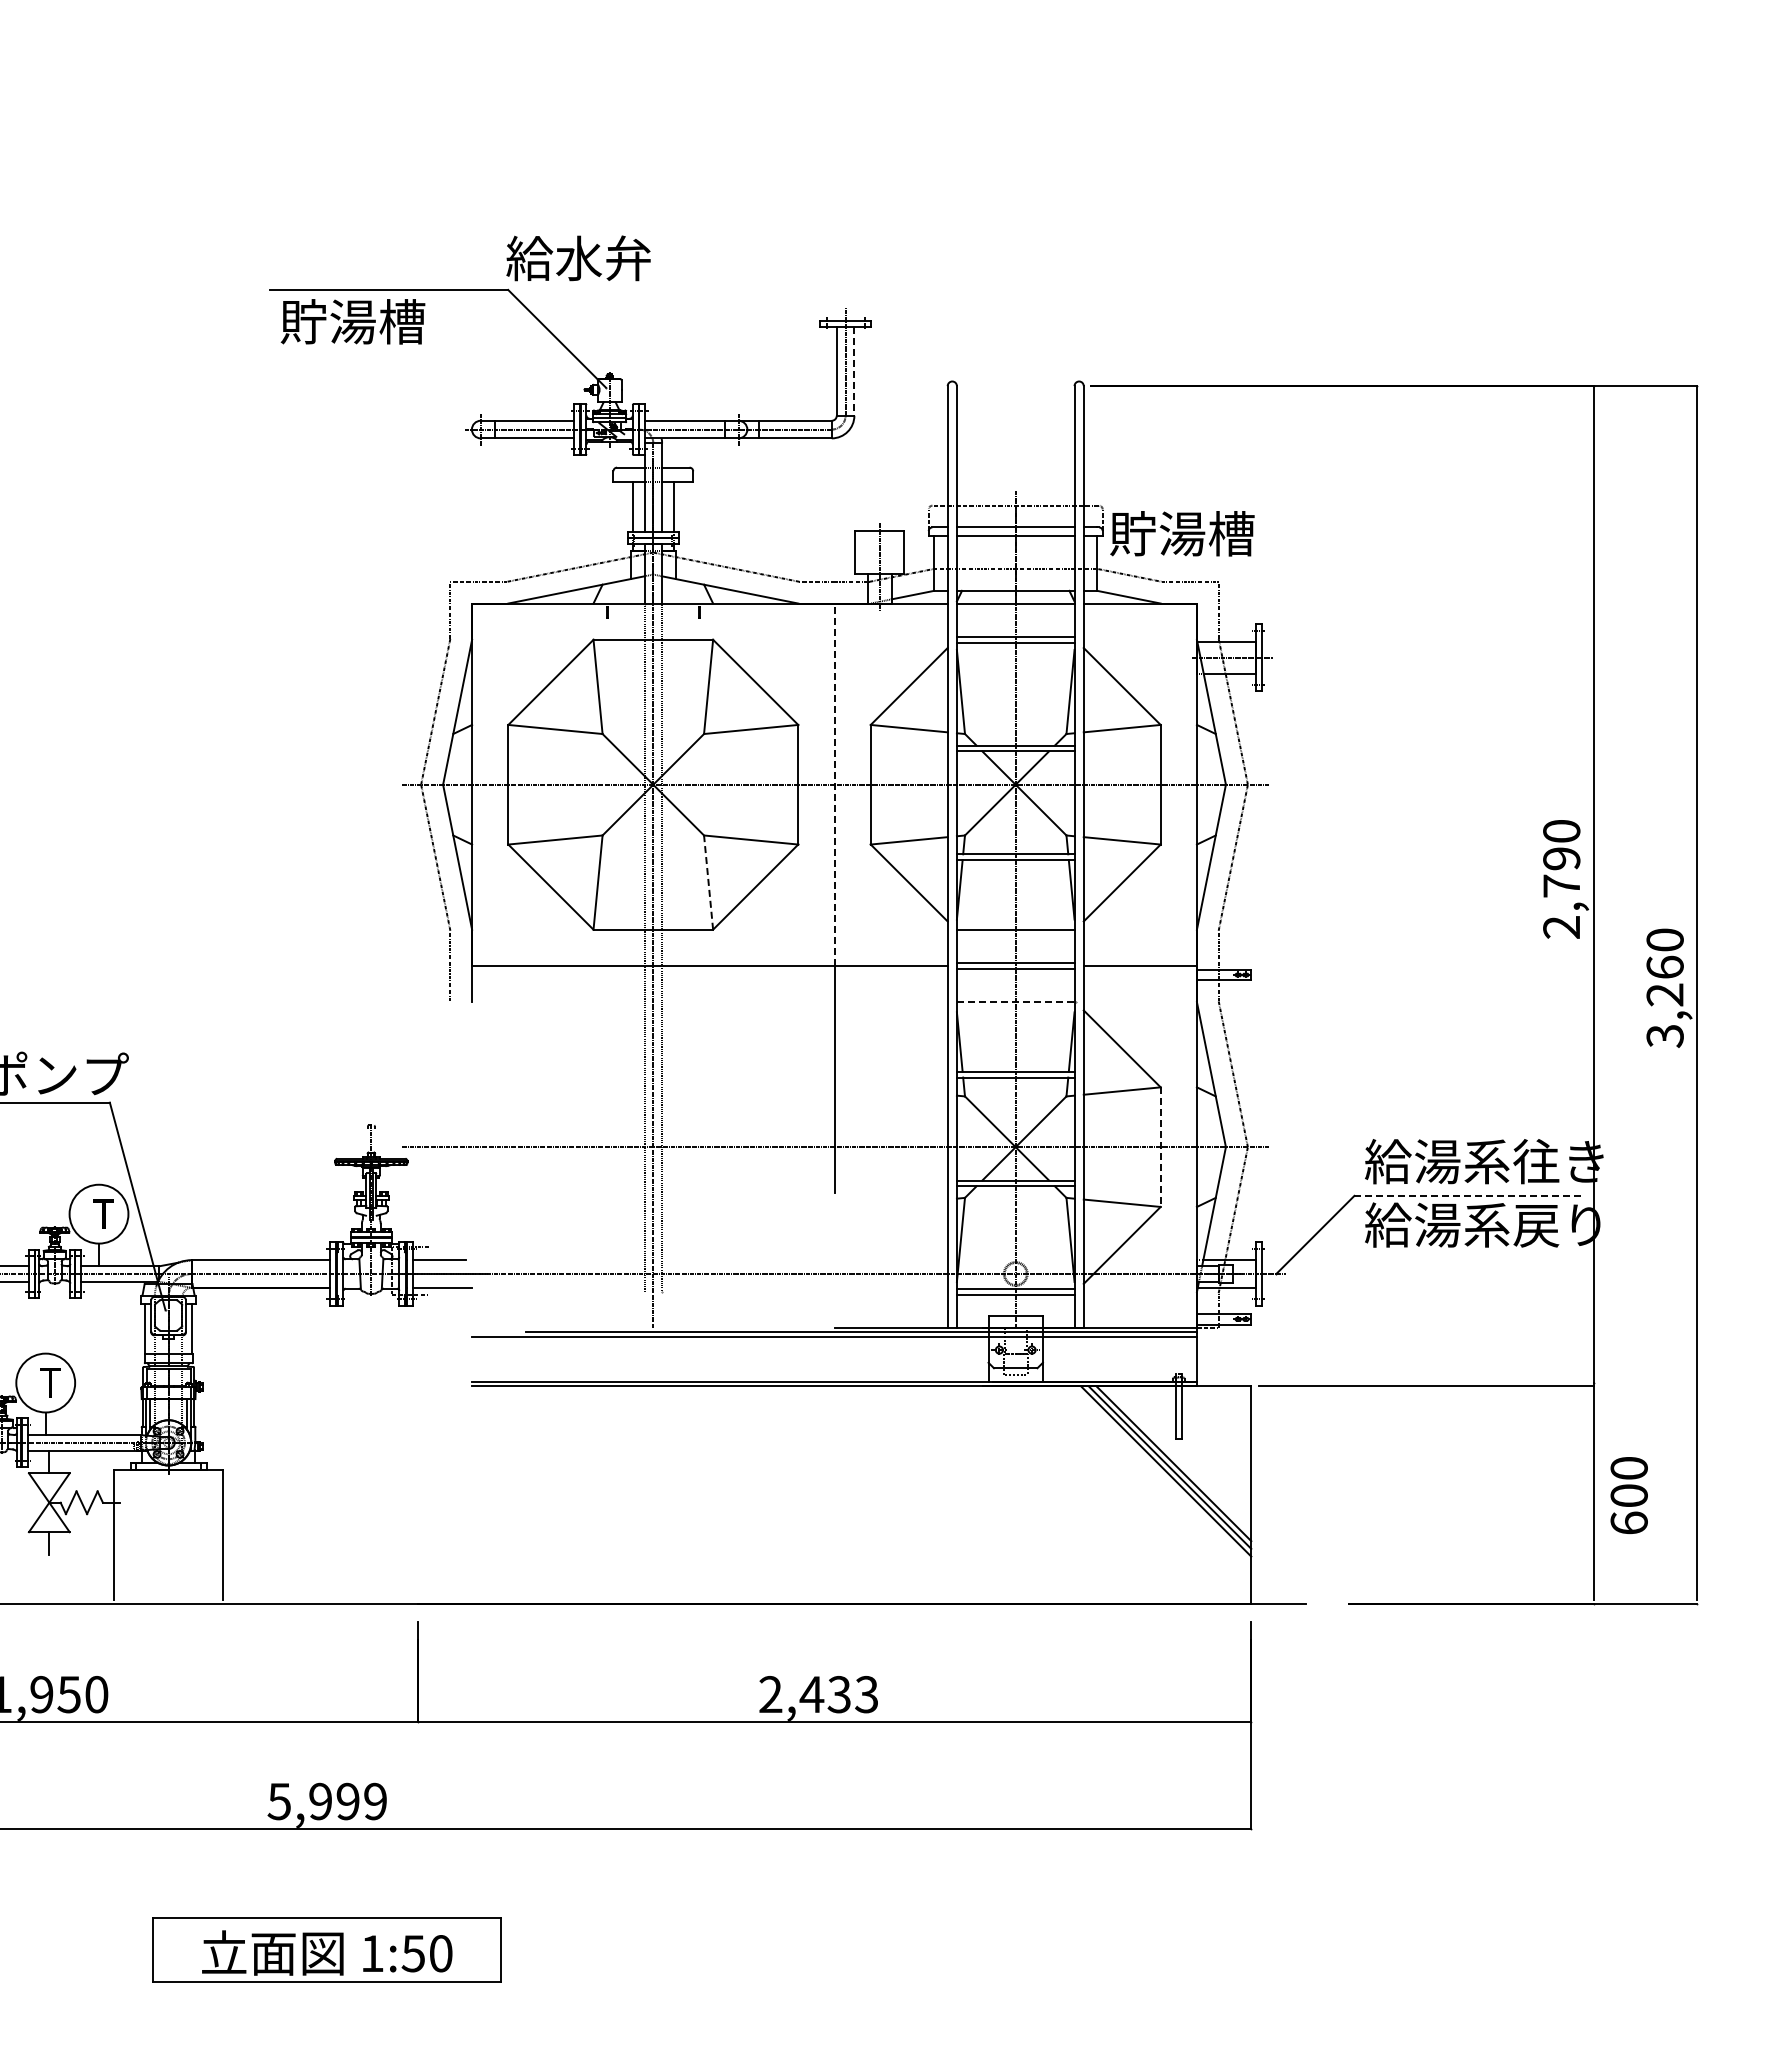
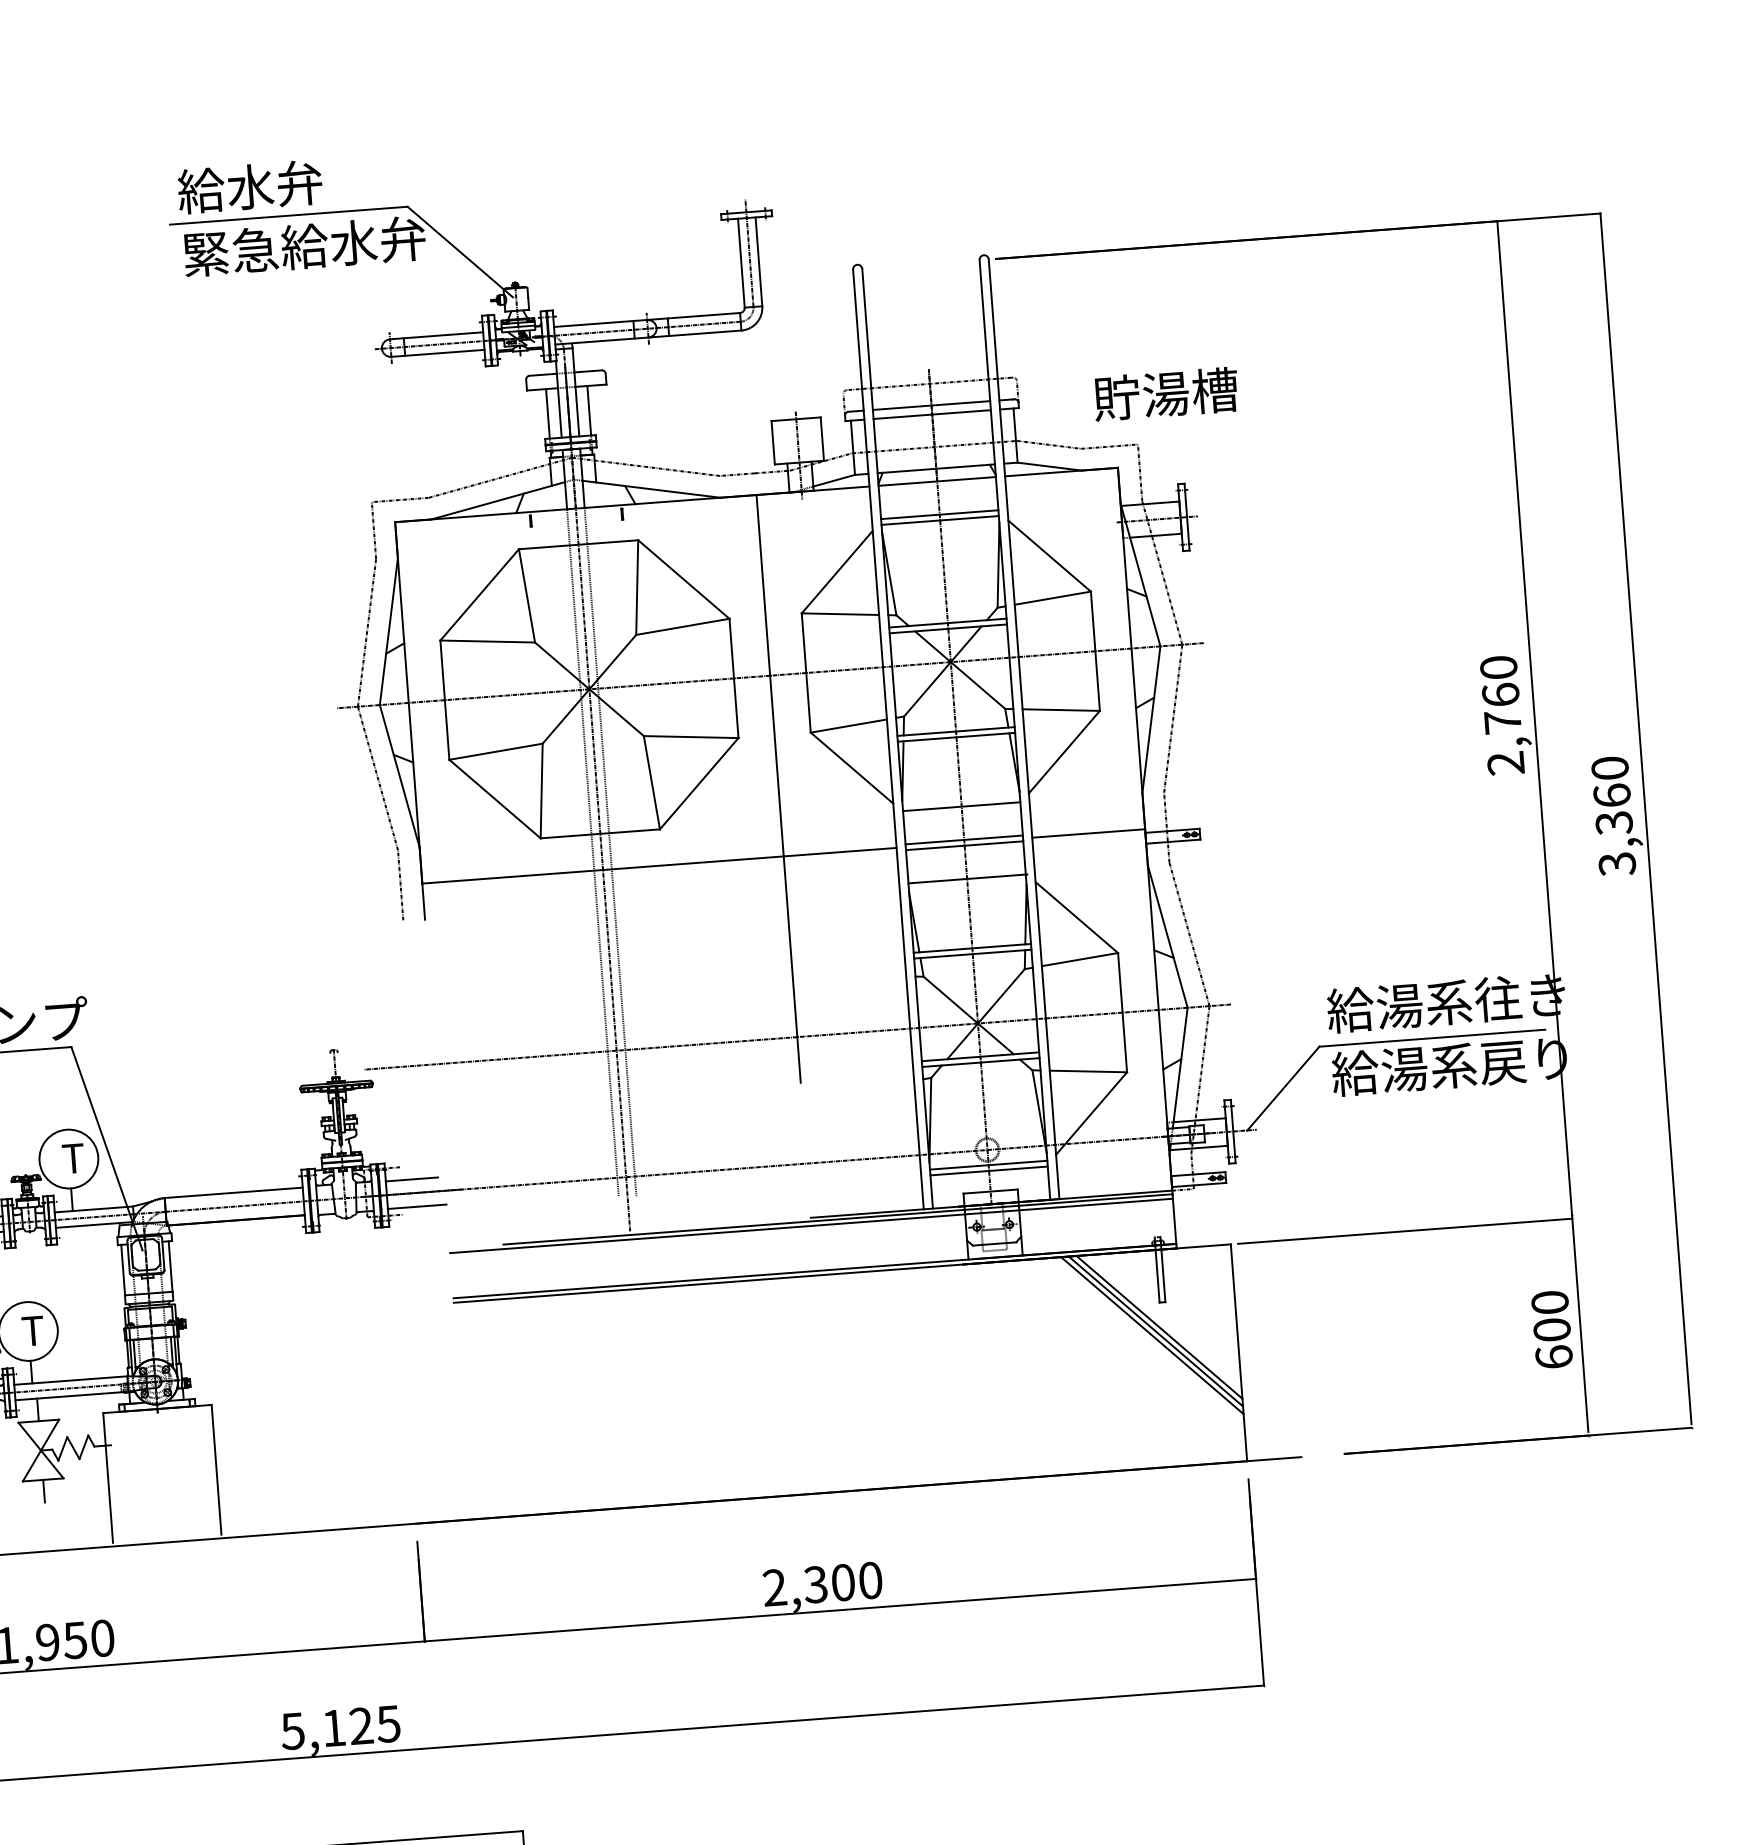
text: (578, 258) -> (250, 187), moved
text: (401, 321) -> (303, 246), 貯湯槽 -> 緊急給水弁
line: (854, 371) -> (759, 262), dashed -> solid
text: (1182, 533) -> (1166, 393), moved
line: (834, 784) -> (770, 675), dashed -> solid
text: (1561, 858) -> (1500, 694), 2,790 -> 2,760
line: (708, 882) -> (651, 782), dashed -> solid
text: (1664, 994) -> (1613, 822), 3,260 -> 3,360
line: (1015, 1002) -> (966, 879), dashed -> solid
line: (1160, 1147) -> (1122, 1013), dashed -> solid
line: (1468, 1195) -> (1433, 1037), dashed -> solid
text: (1628, 1495) -> (1551, 1329), moved
text: (838, 1694) -> (842, 1582), 2,433 -> 2,300
text: (347, 1801) -> (360, 1726), 5,999 -> 5,125

